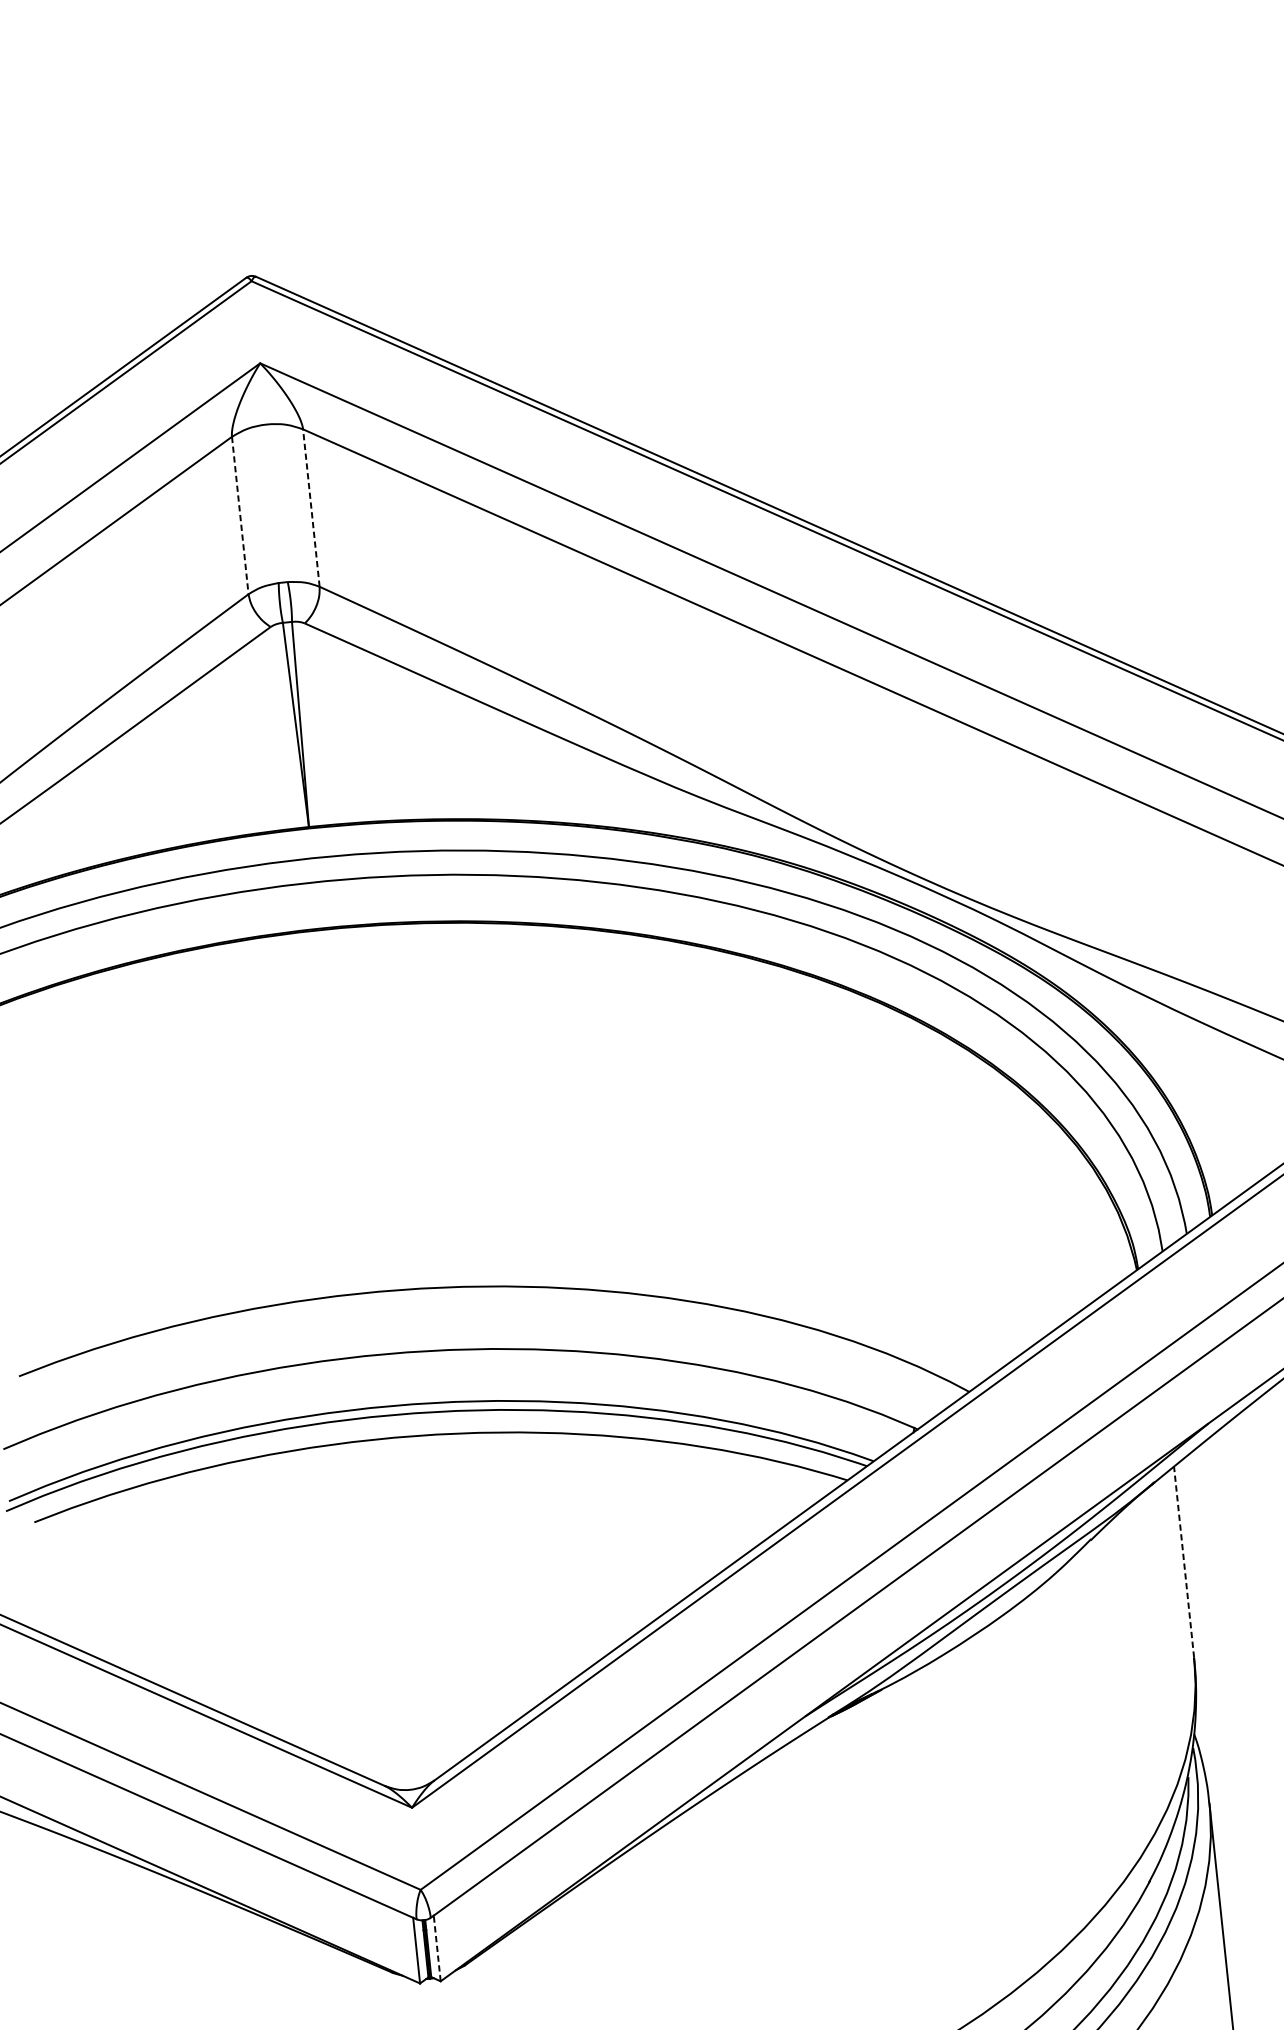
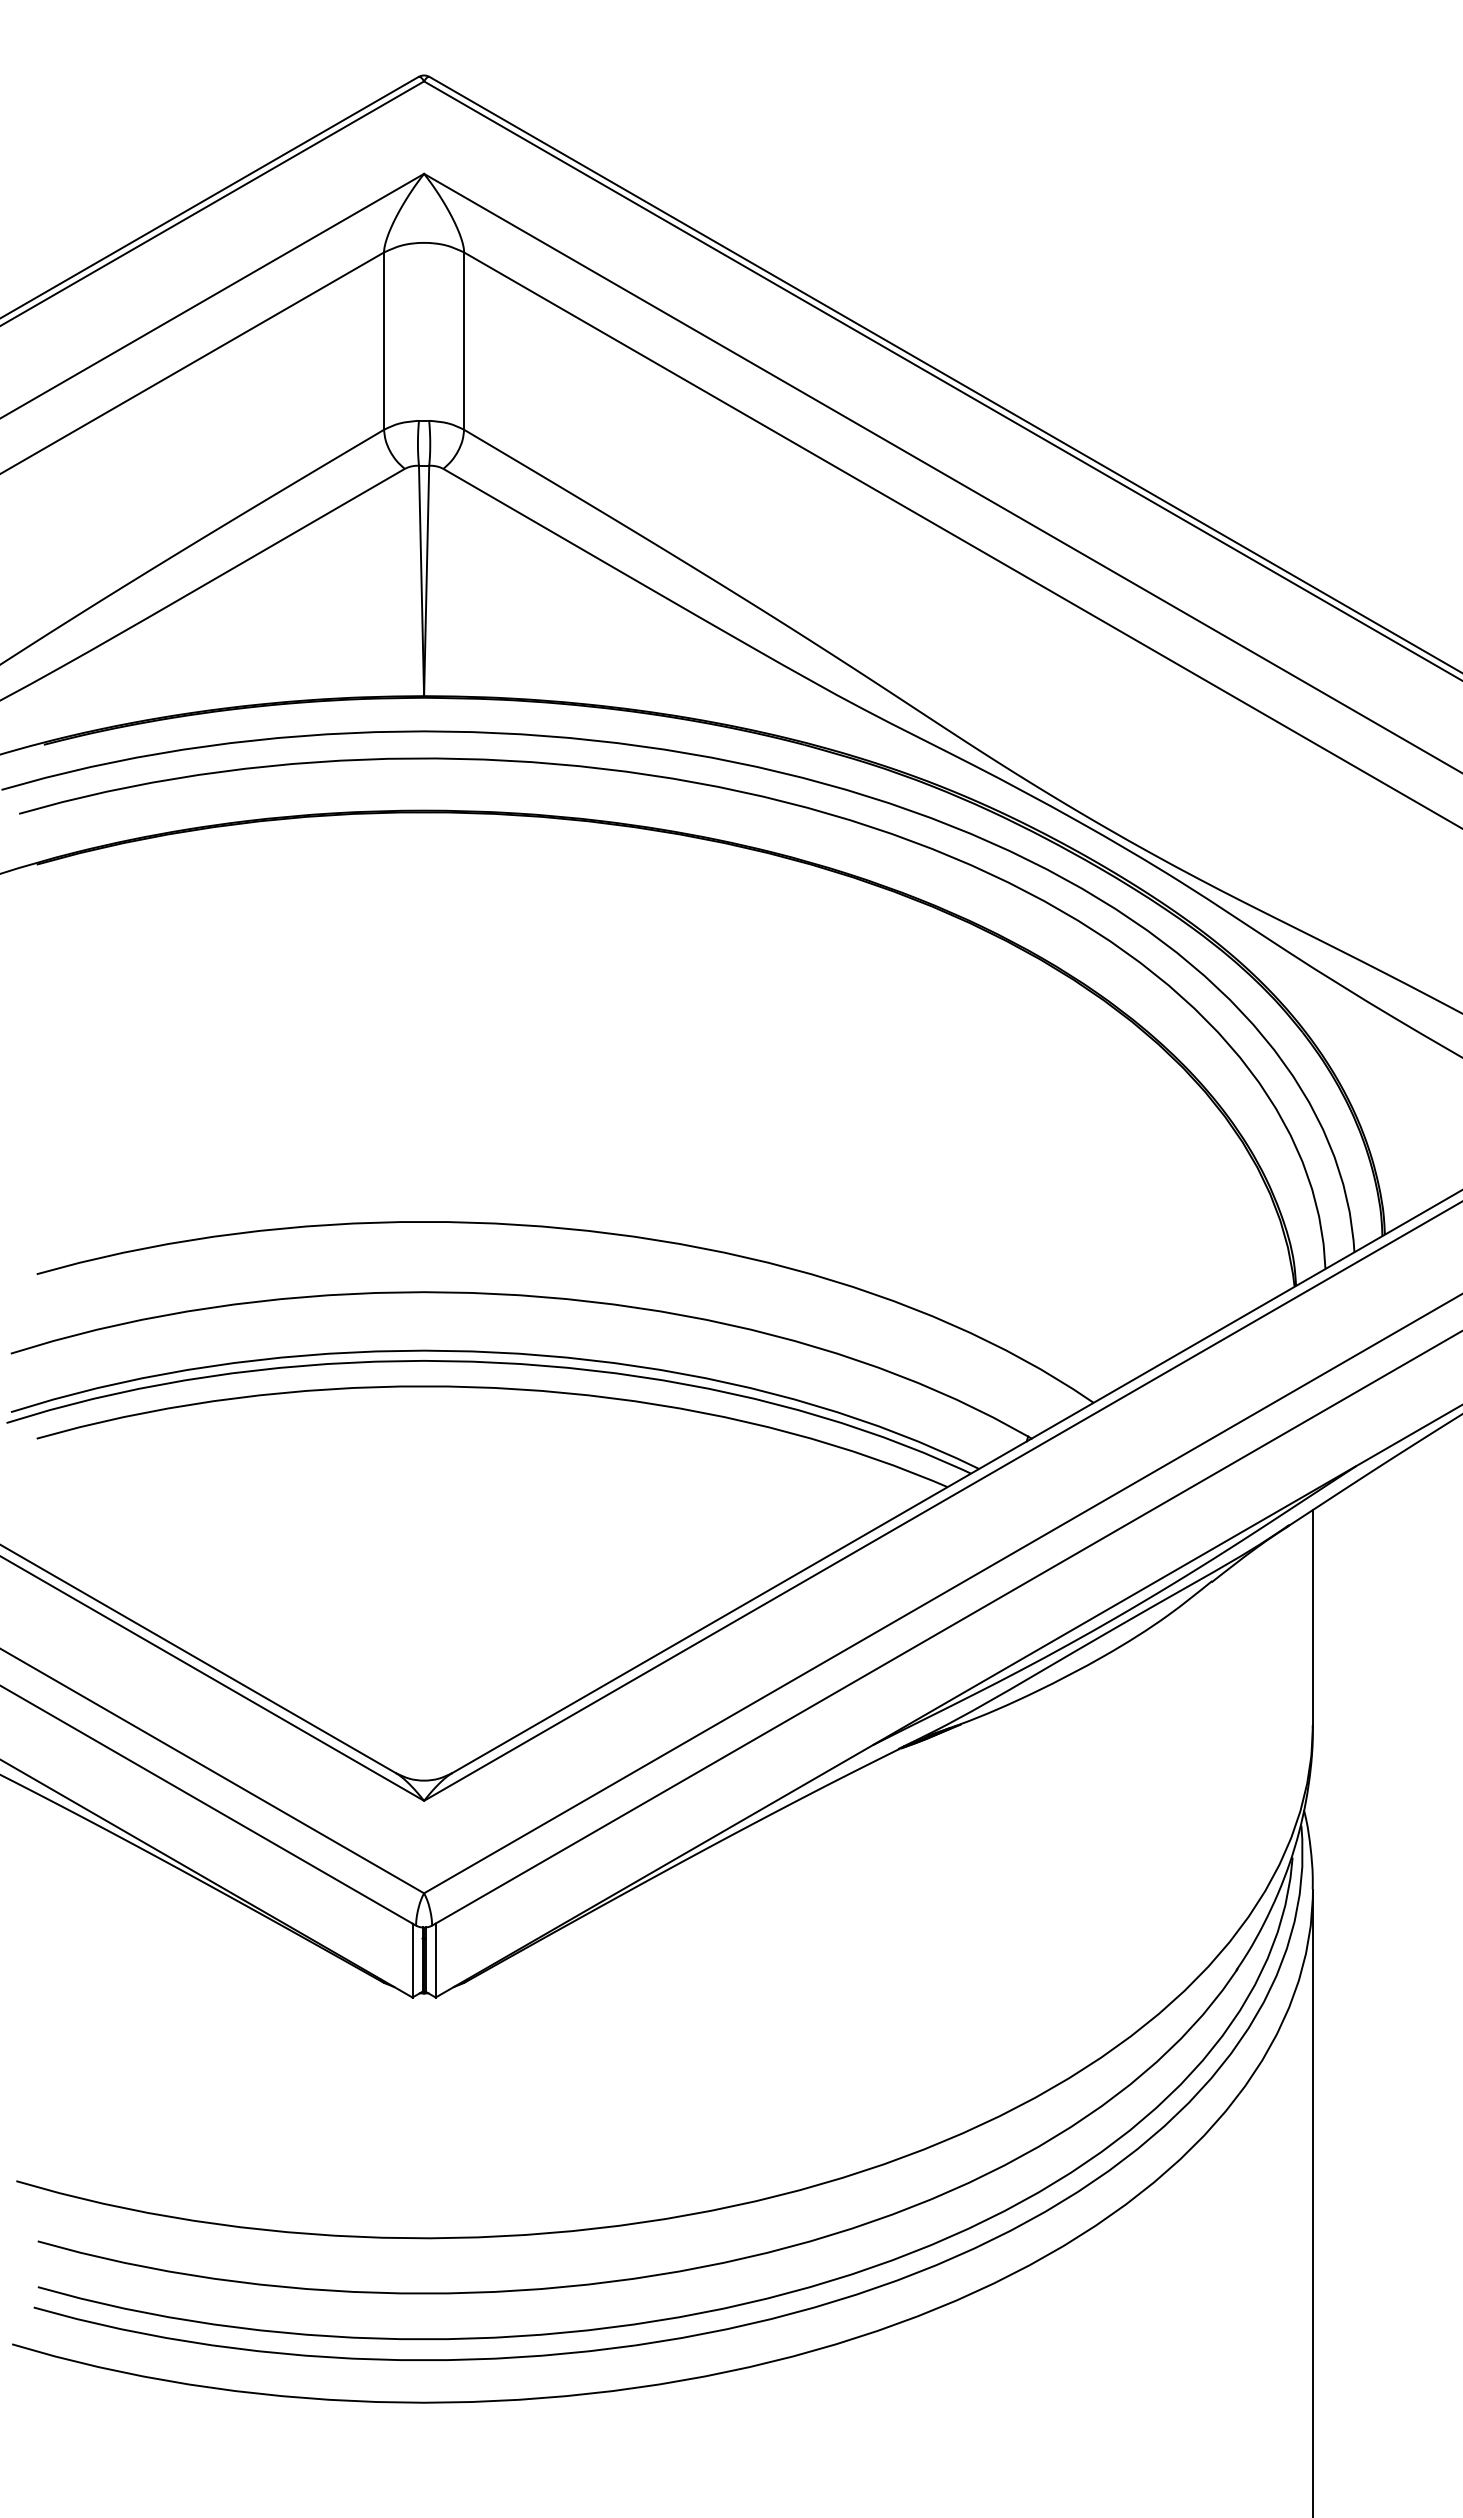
line: (311, 508) -> (464, 341), dashed -> solid
line: (240, 515) -> (384, 341), dashed -> solid
line: (1183, 1562) -> (1312, 1617), dashed -> solid
line: (437, 1948) -> (435, 1960), dashed -> solid

